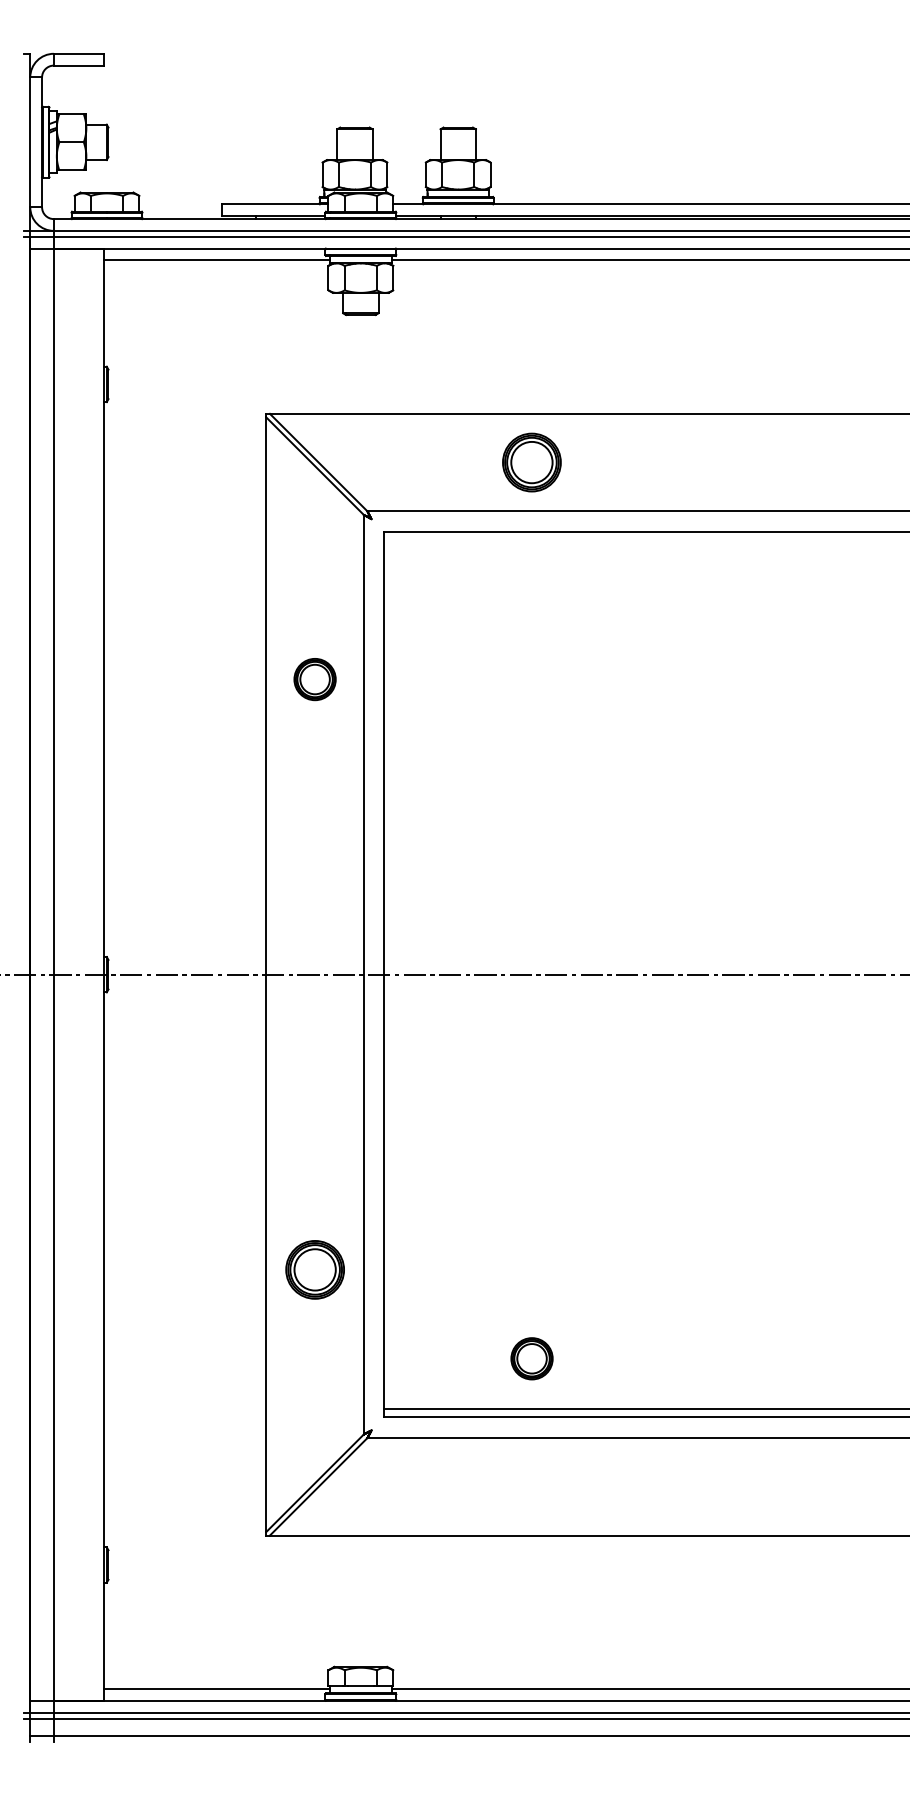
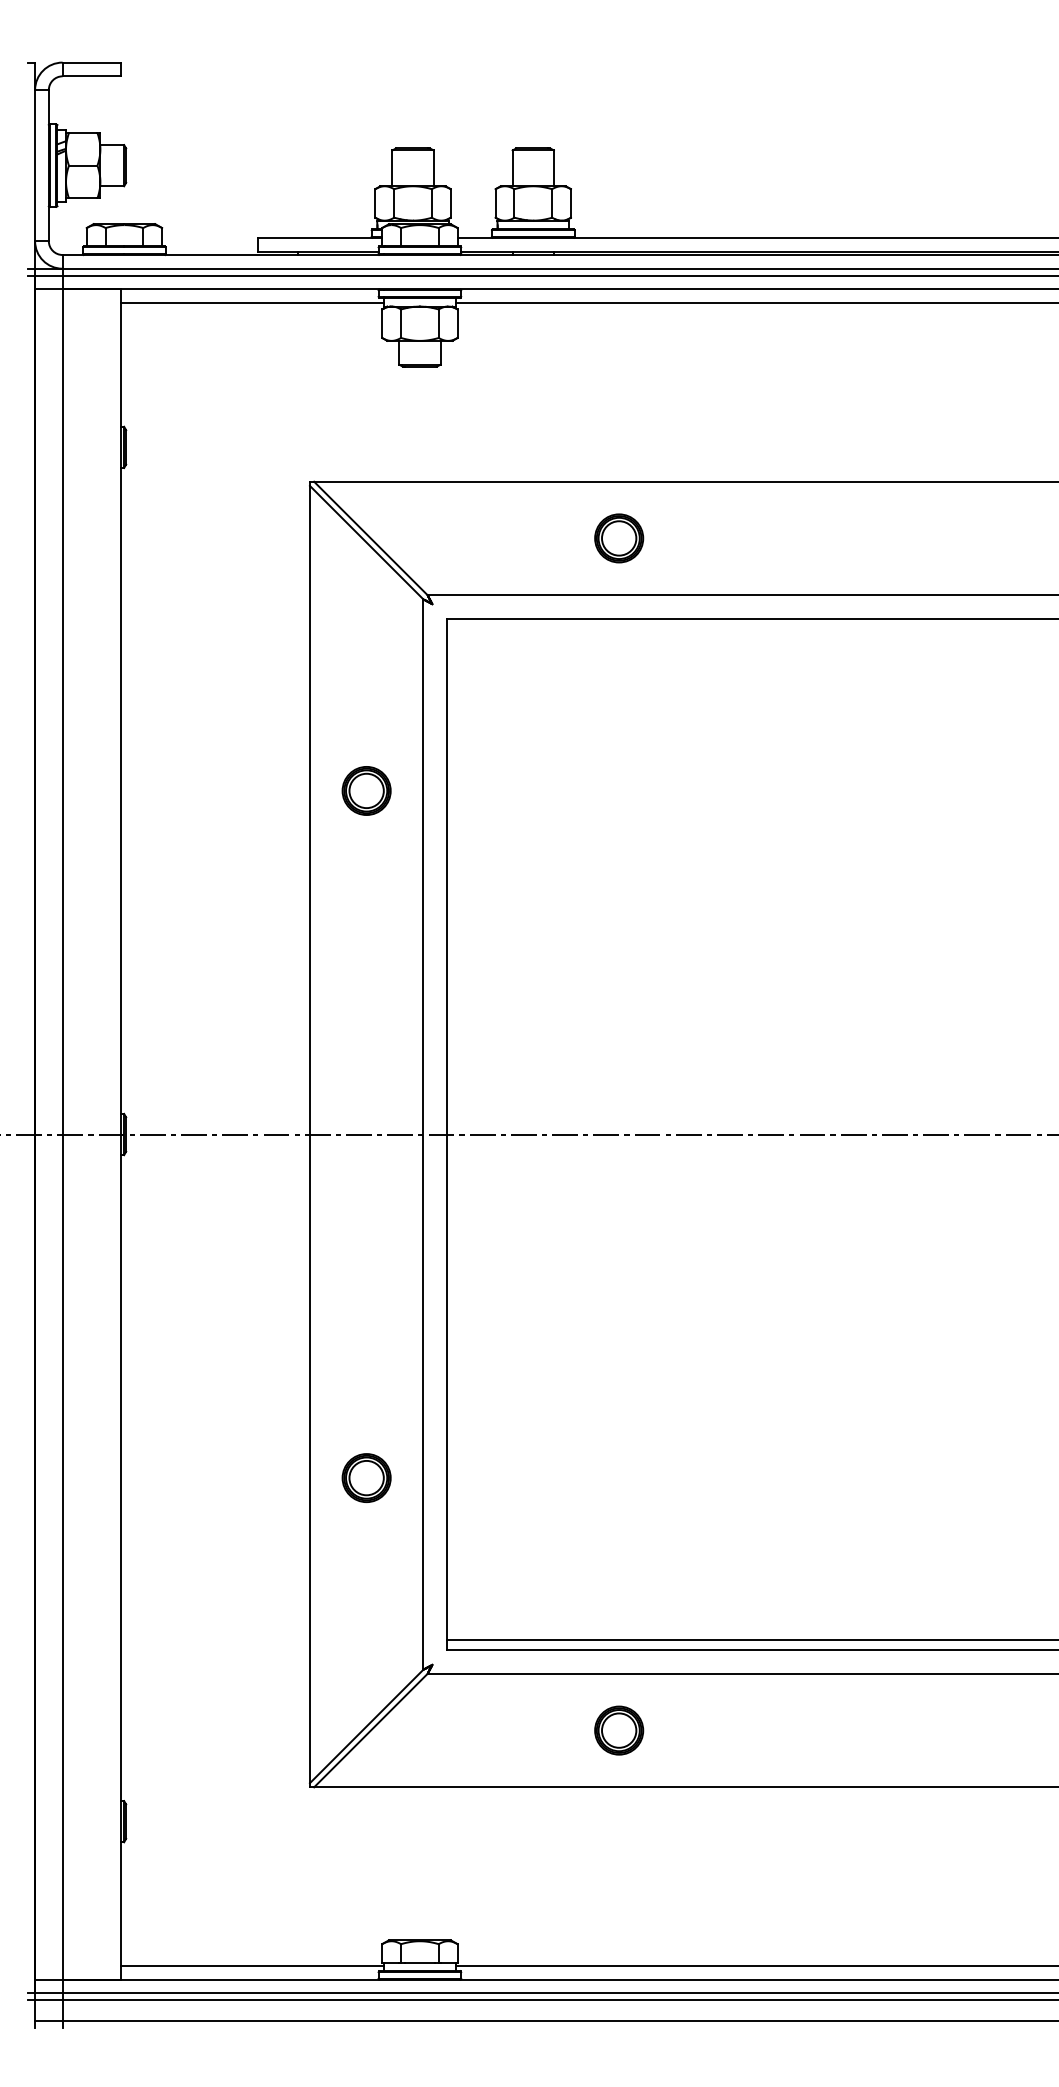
part: (532, 462) -> (619, 538), size x0.71
part: (314, 1269) -> (366, 1477), size x0.71
part: (532, 1358) -> (619, 1730), moved

